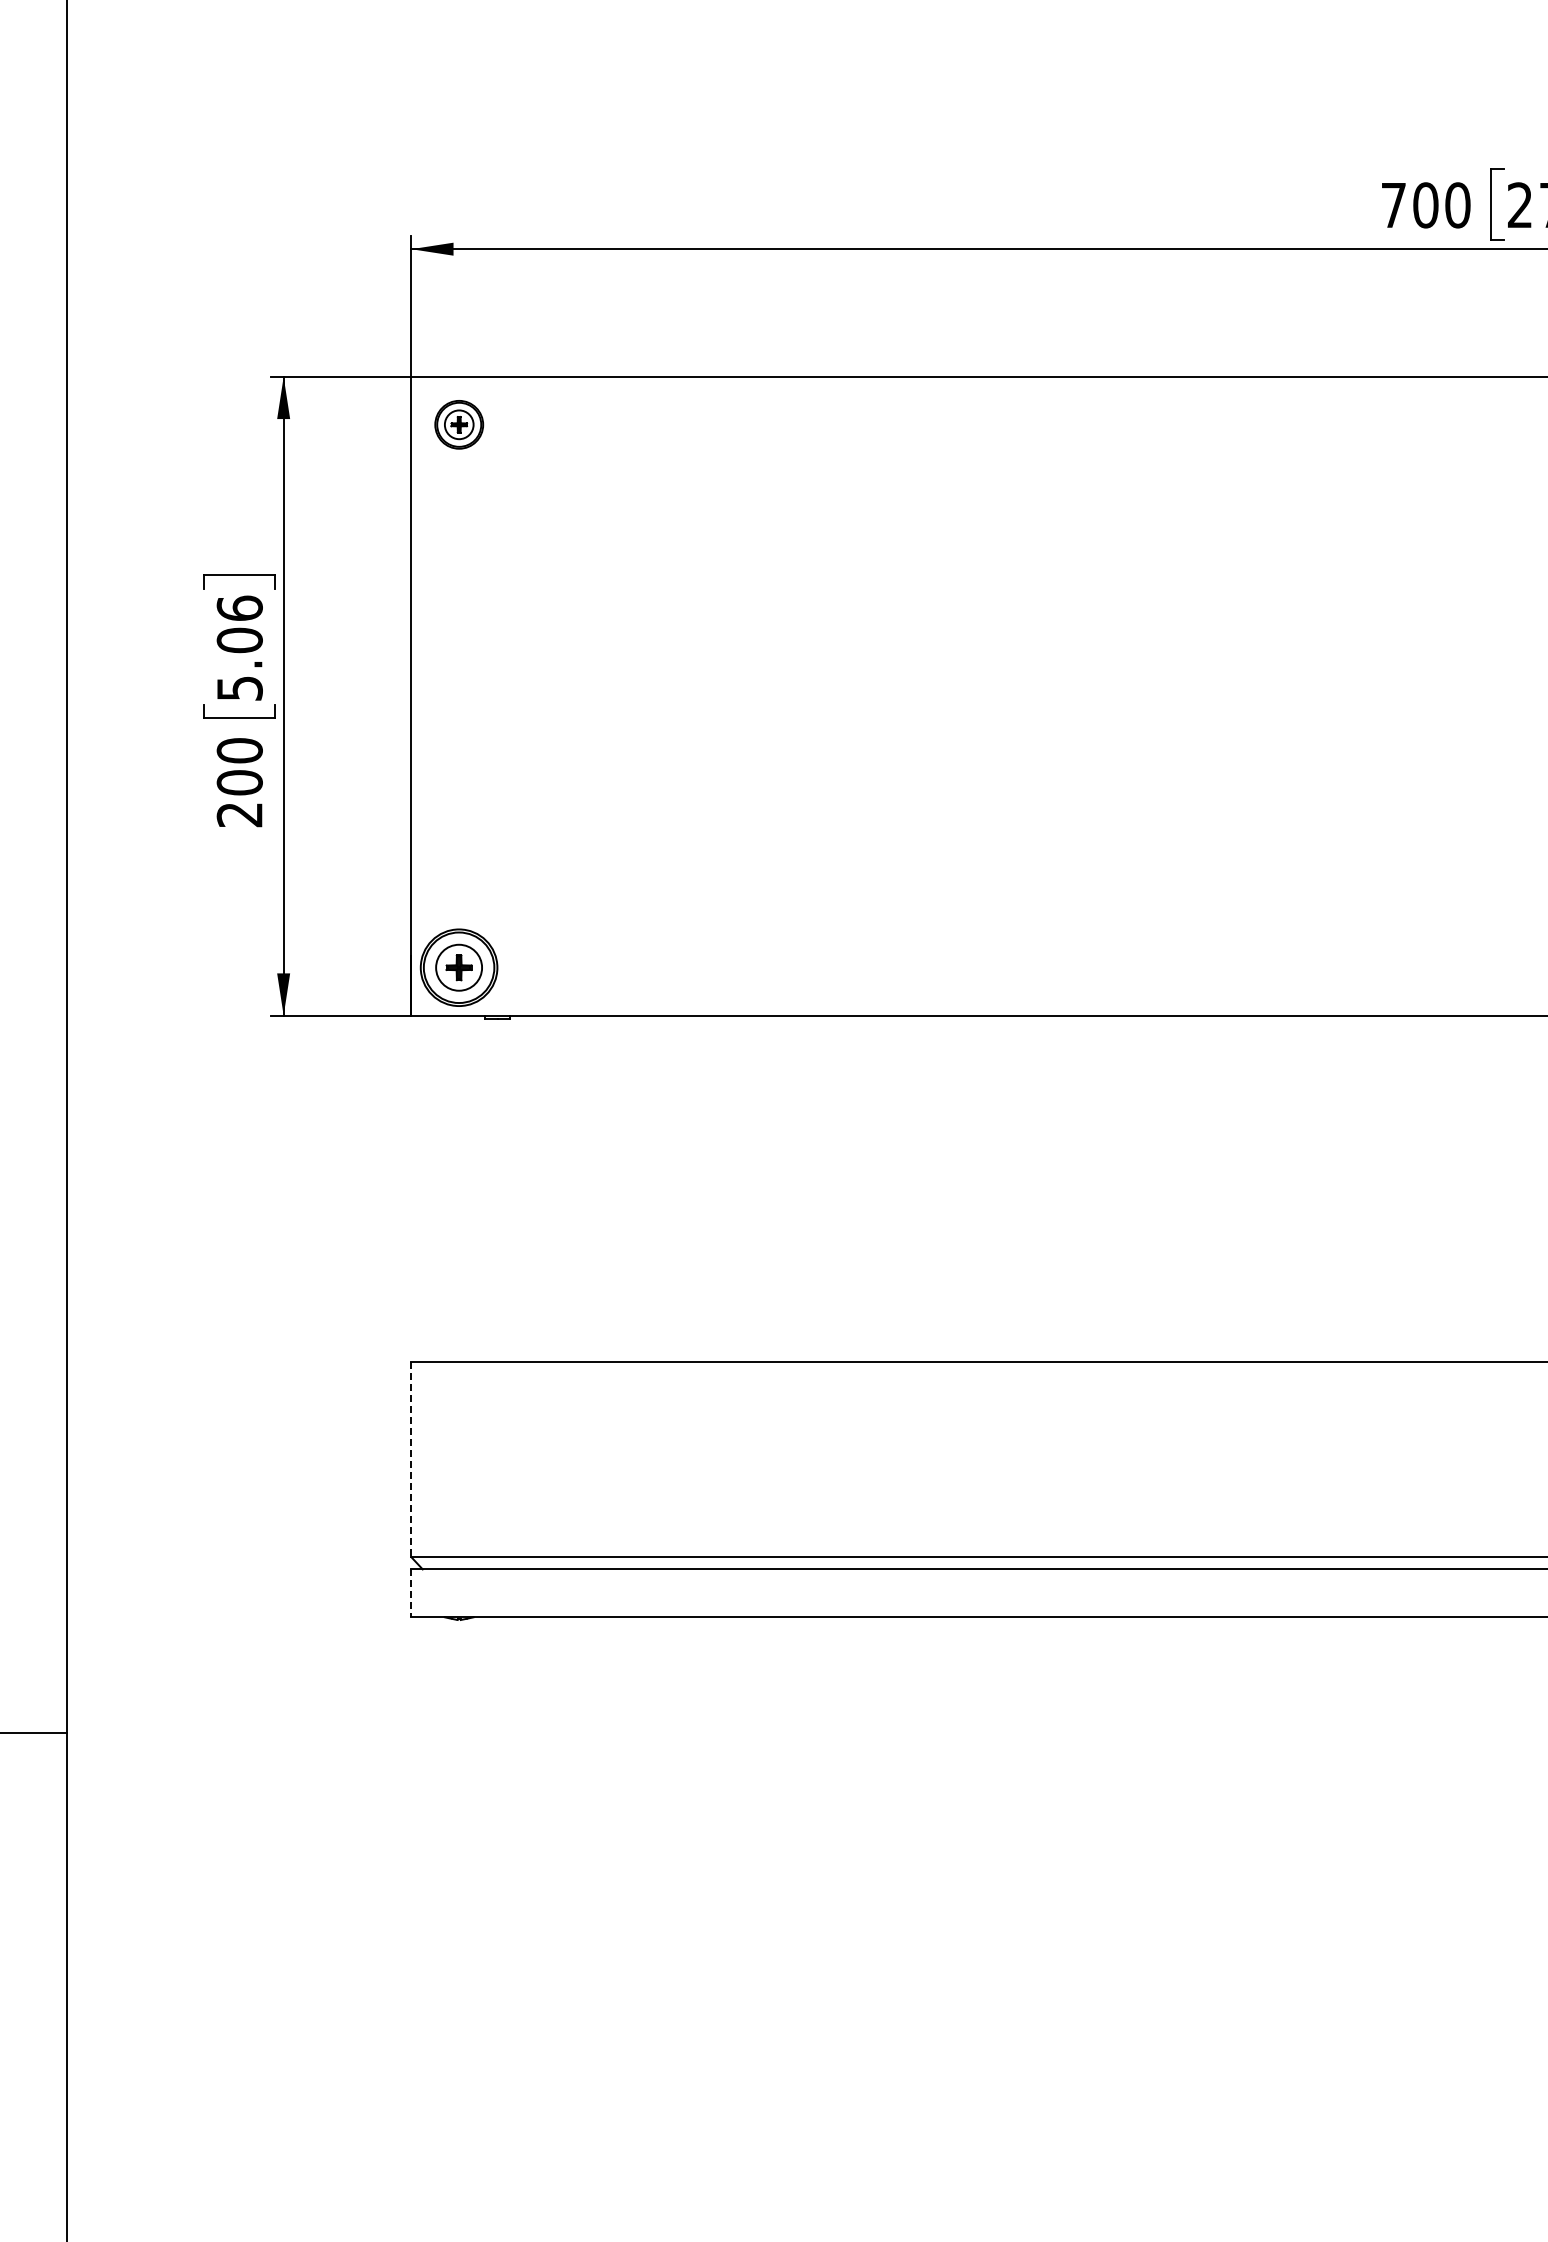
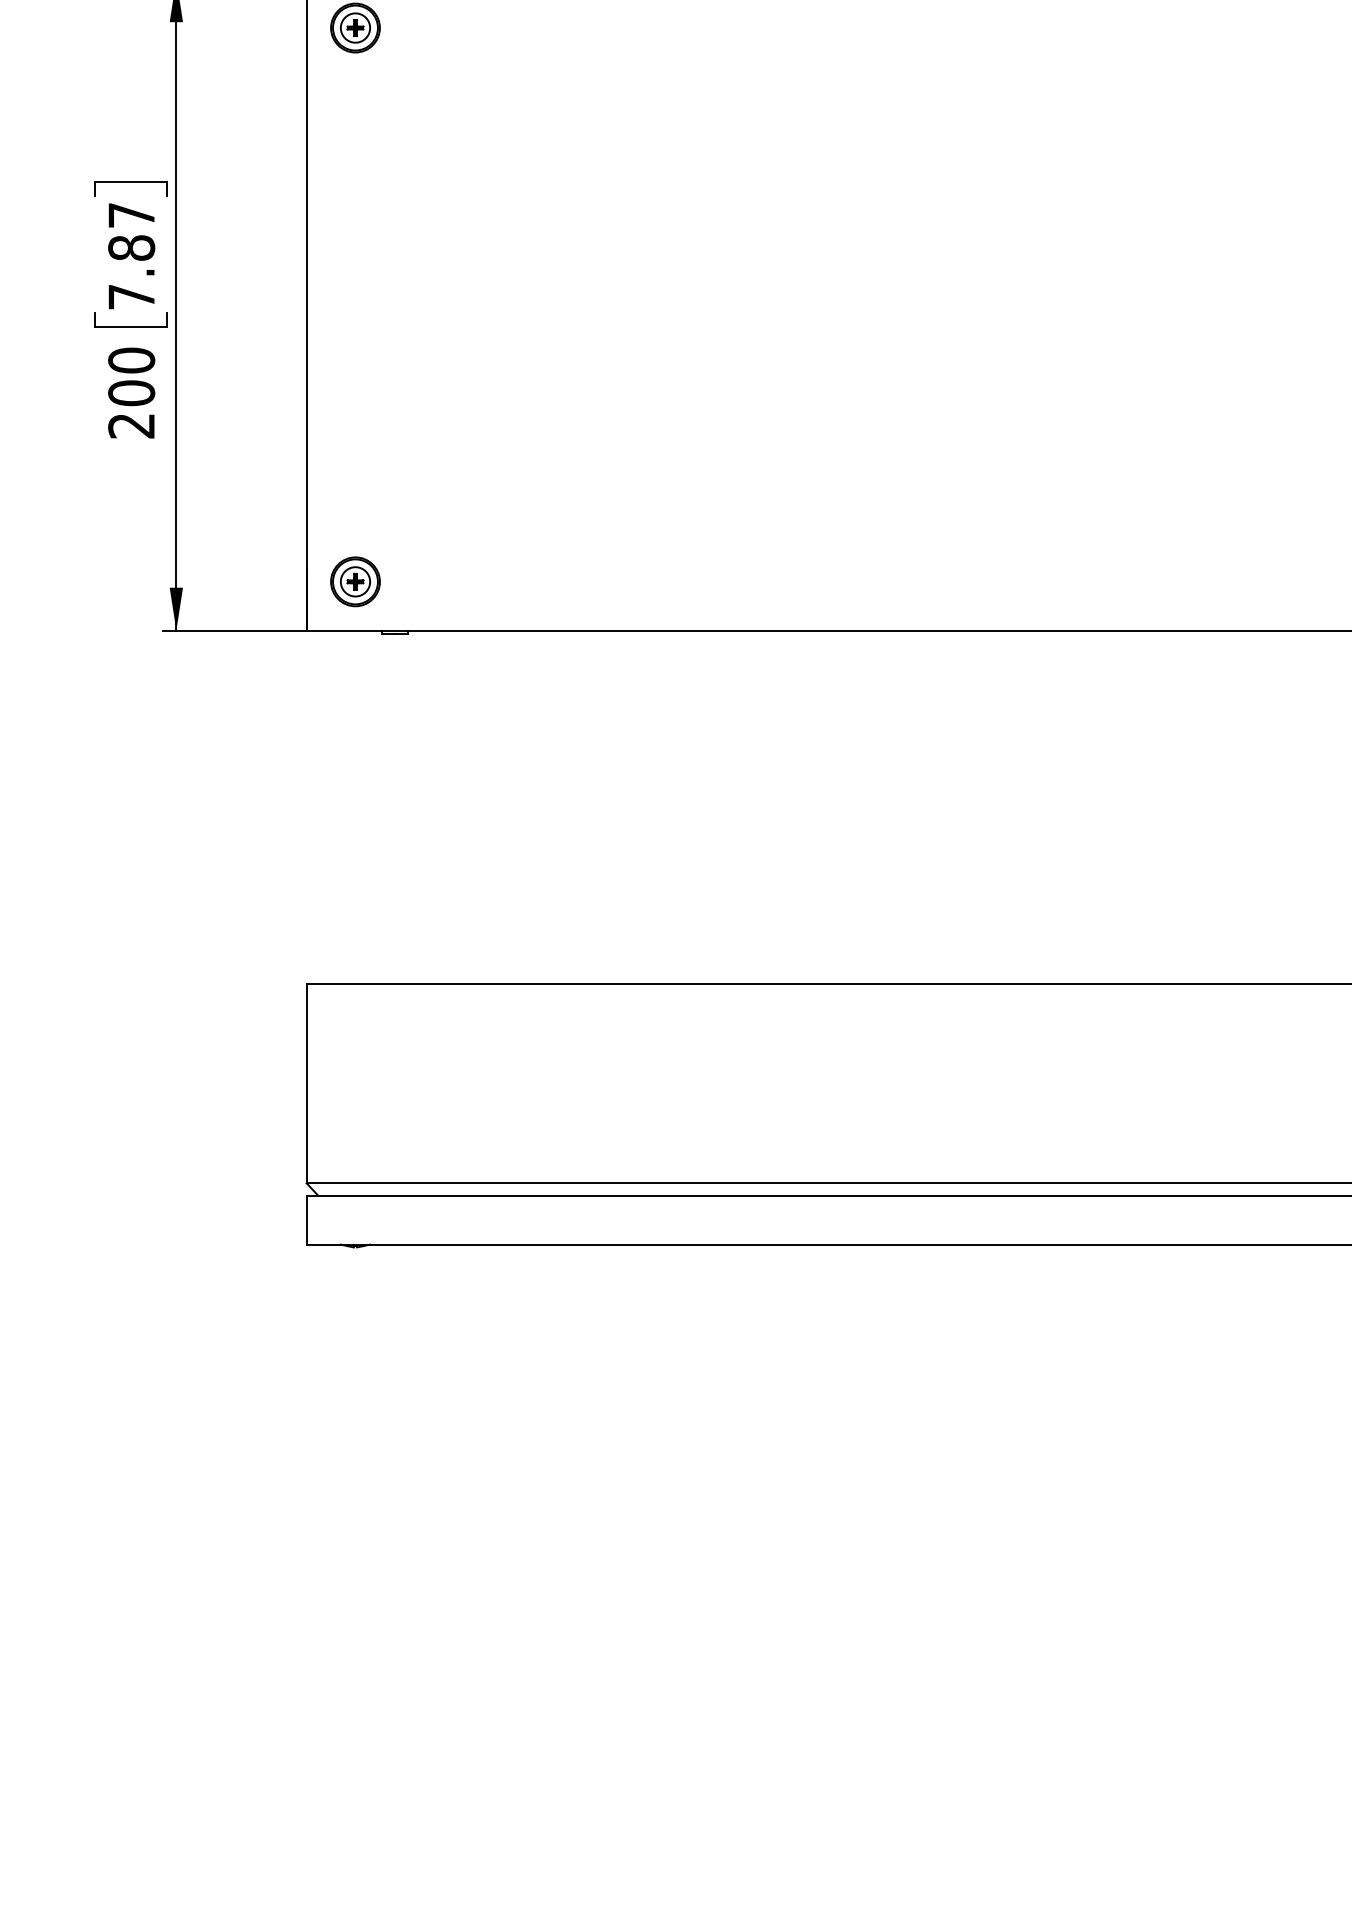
text: (239, 647) -> (131, 255), 5.06 -> 7.87
part: (459, 967) -> (355, 581), size x0.62
line: (411, 1459) -> (306, 1083), dashed -> solid
line: (411, 1593) -> (306, 1220), dashed -> solid

